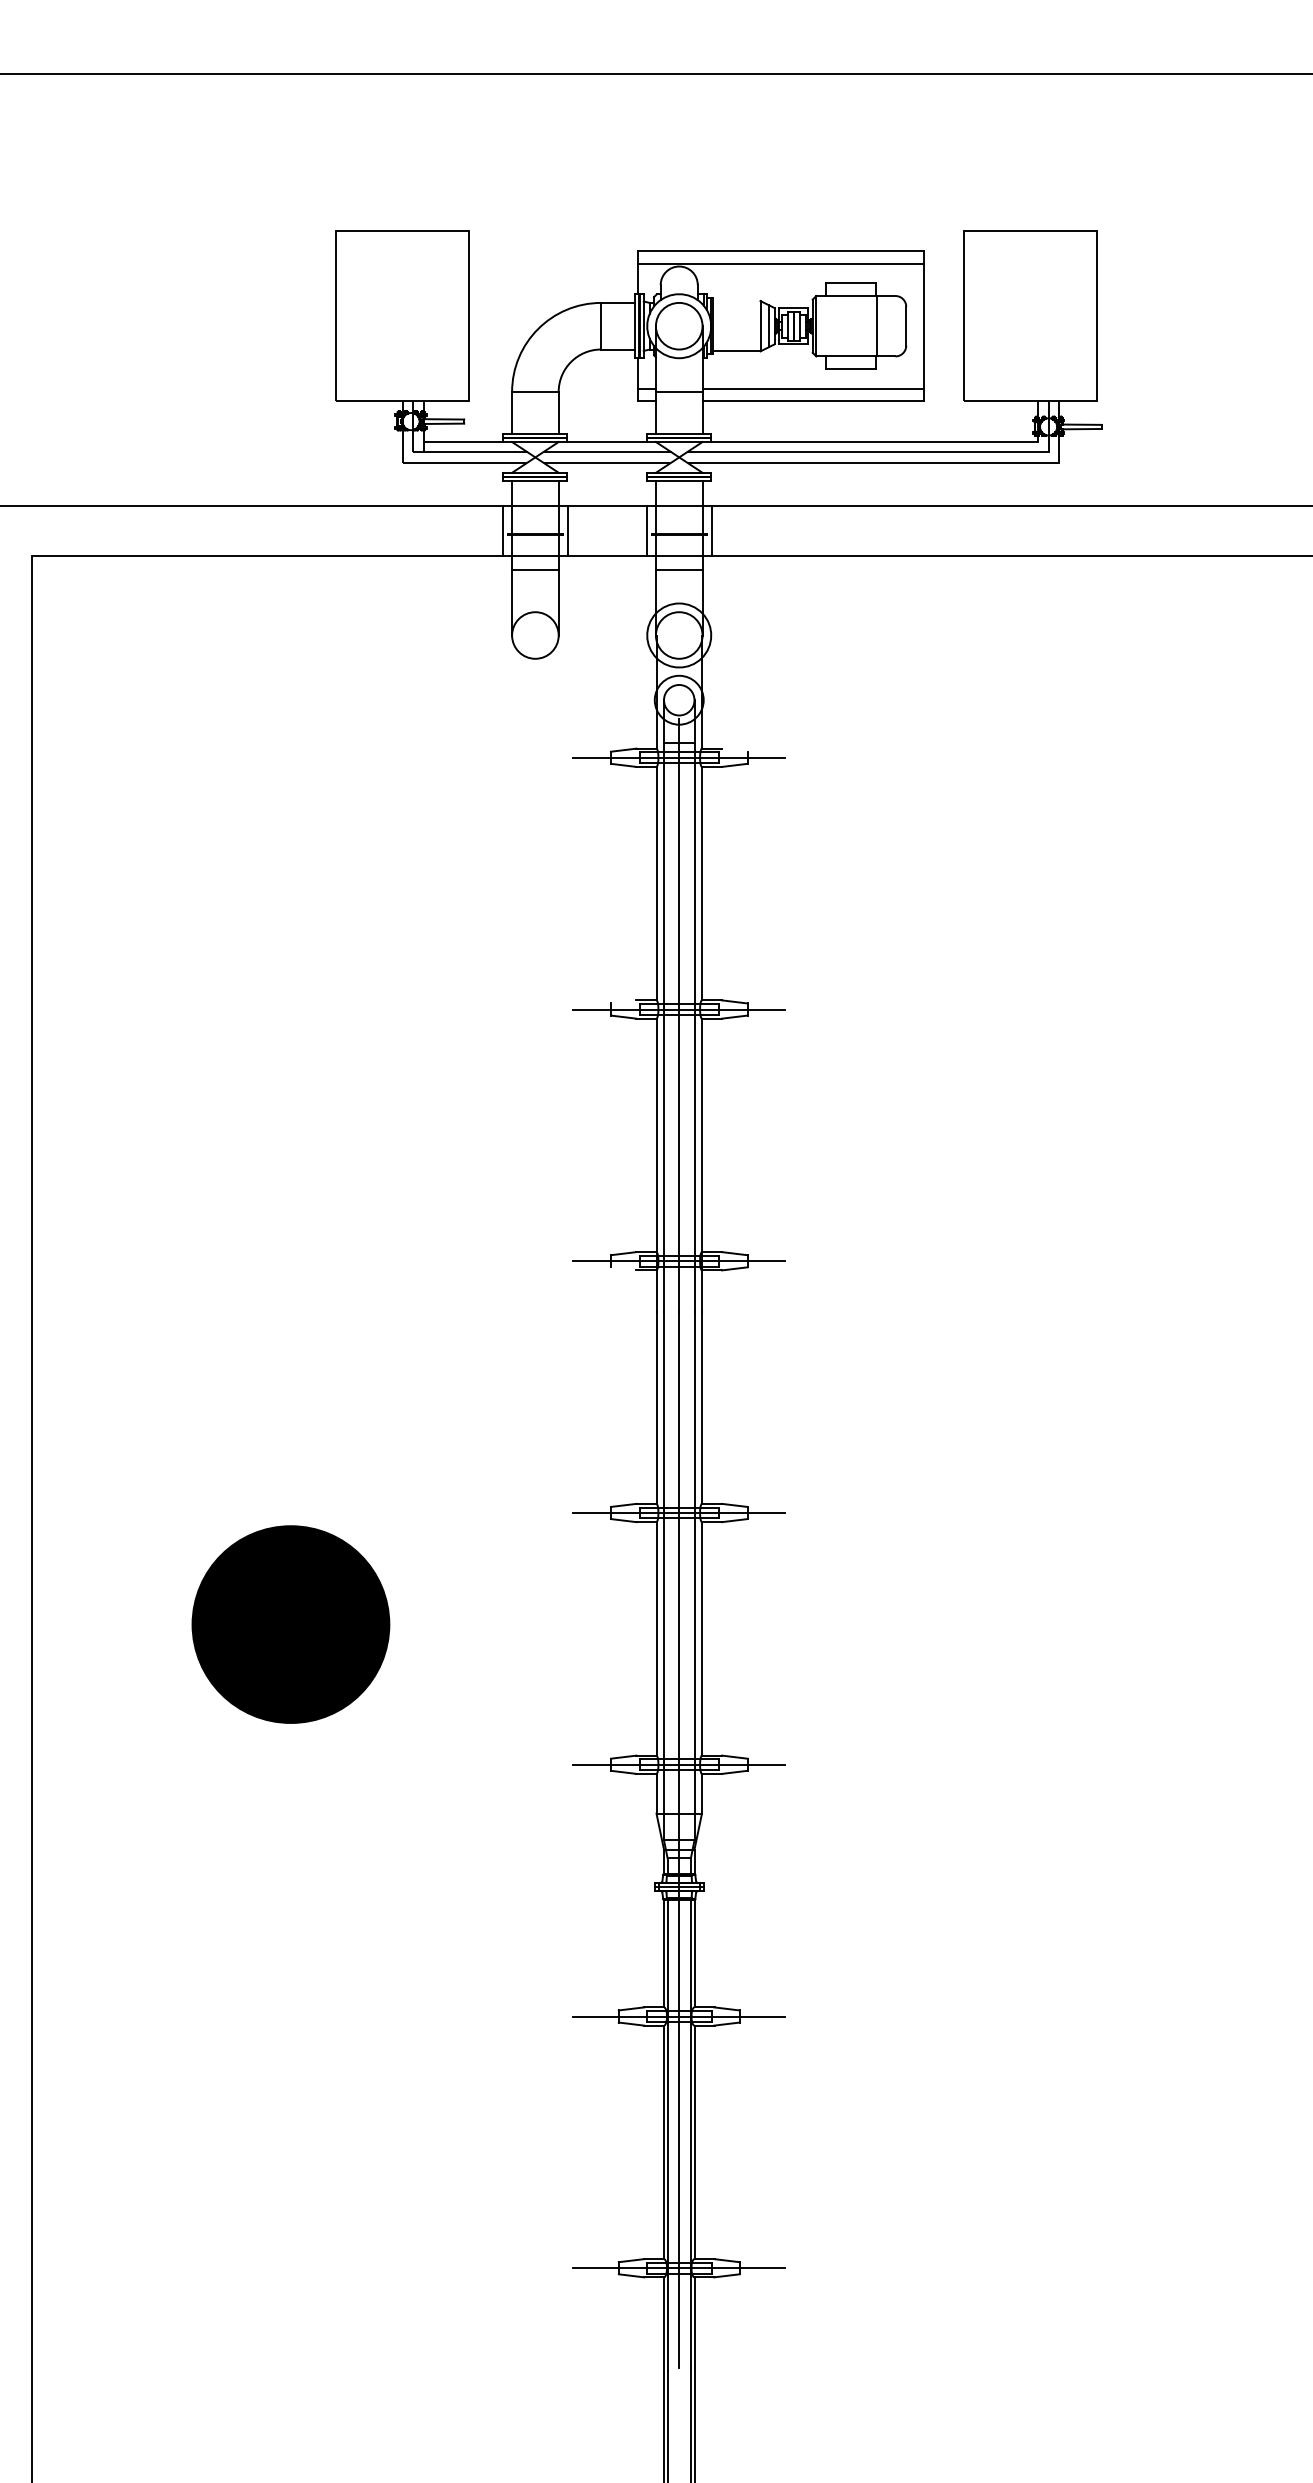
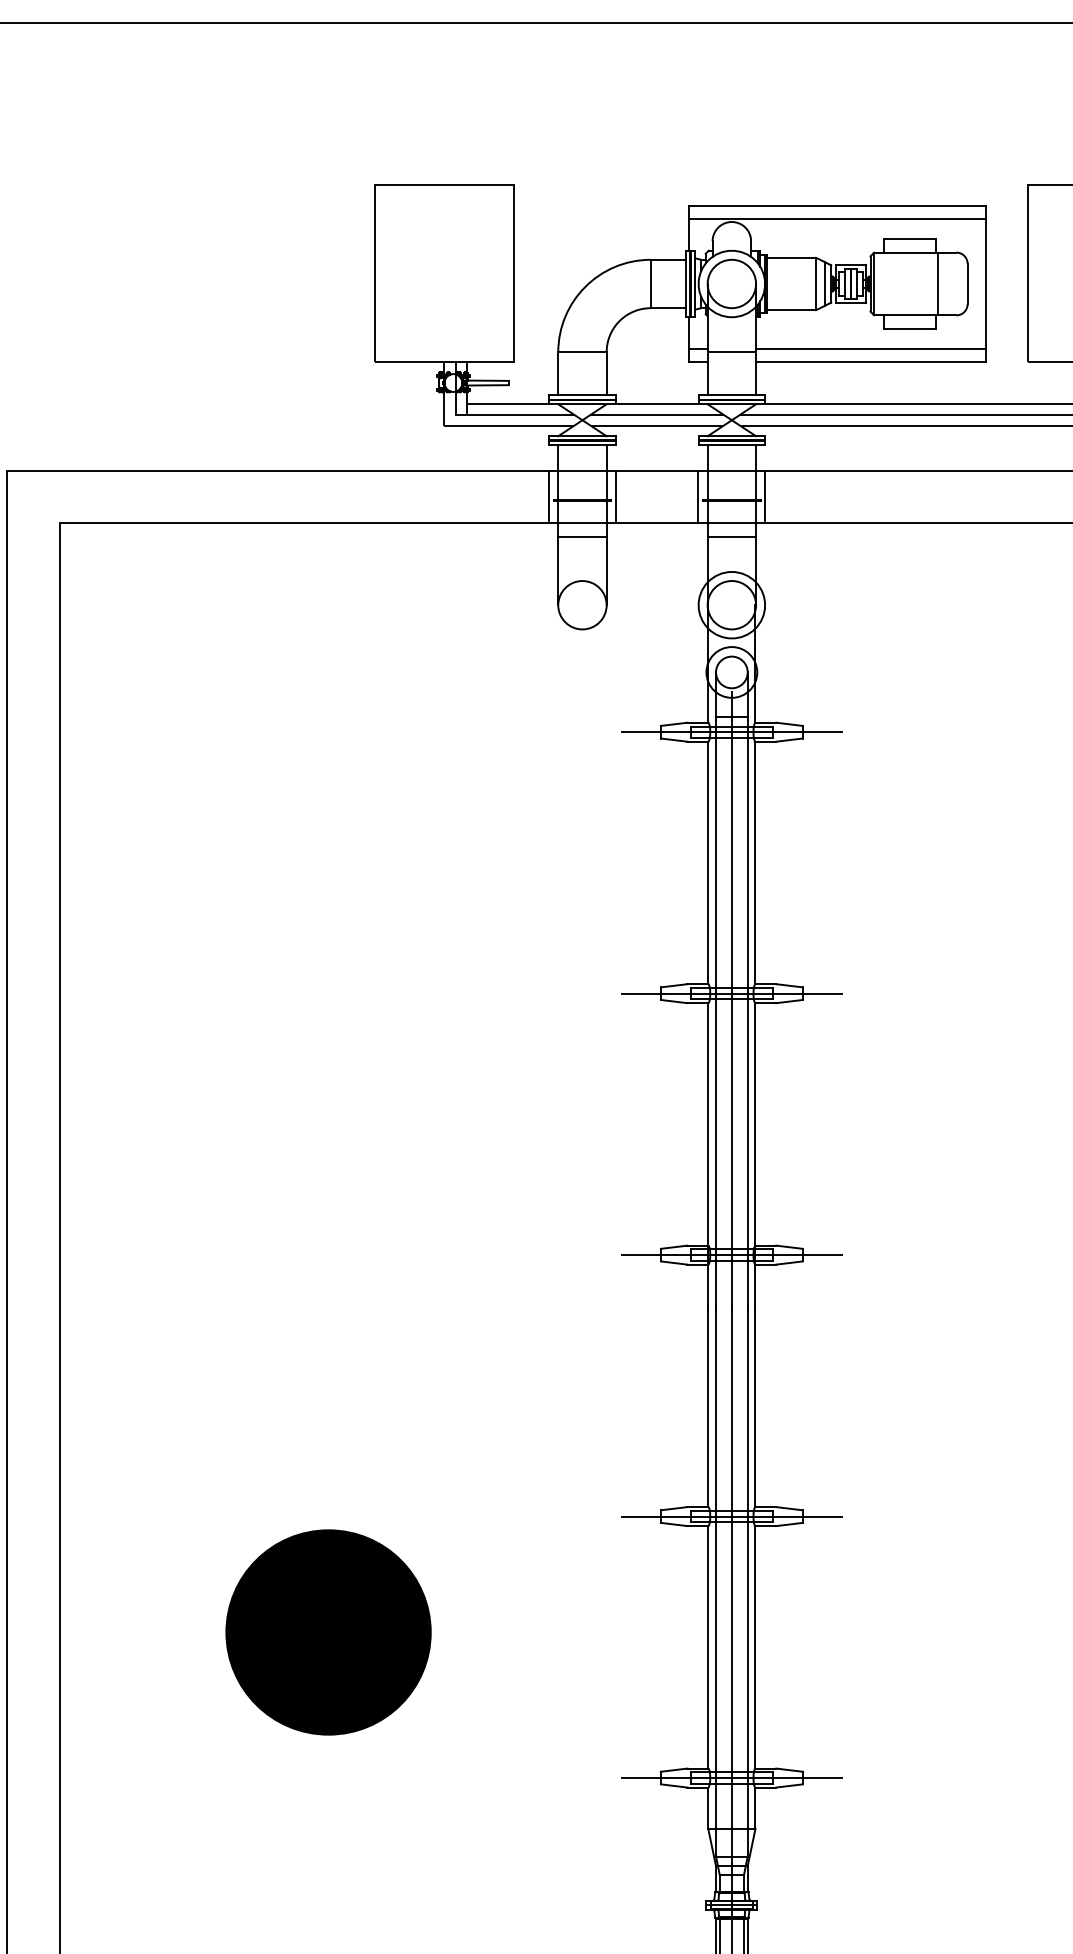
line: (736, 301) -> (791, 258), added
line: (734, 749) -> (789, 723), added
line: (623, 1001) -> (673, 985), added
line: (623, 1268) -> (673, 1262), added

